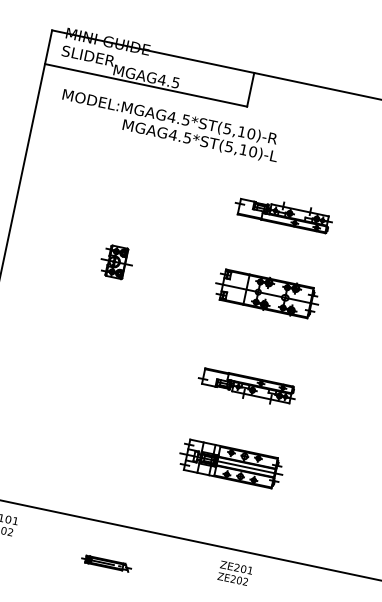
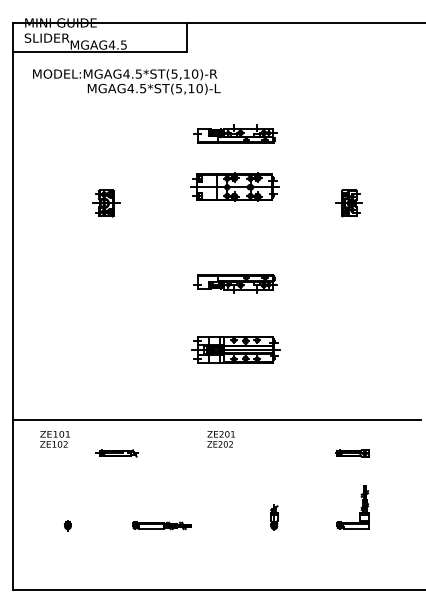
part: (266, 292) -> (234, 186), moved
part: (105, 563) -> (116, 453), moved
text: (234, 573) -> (220, 439), moved

